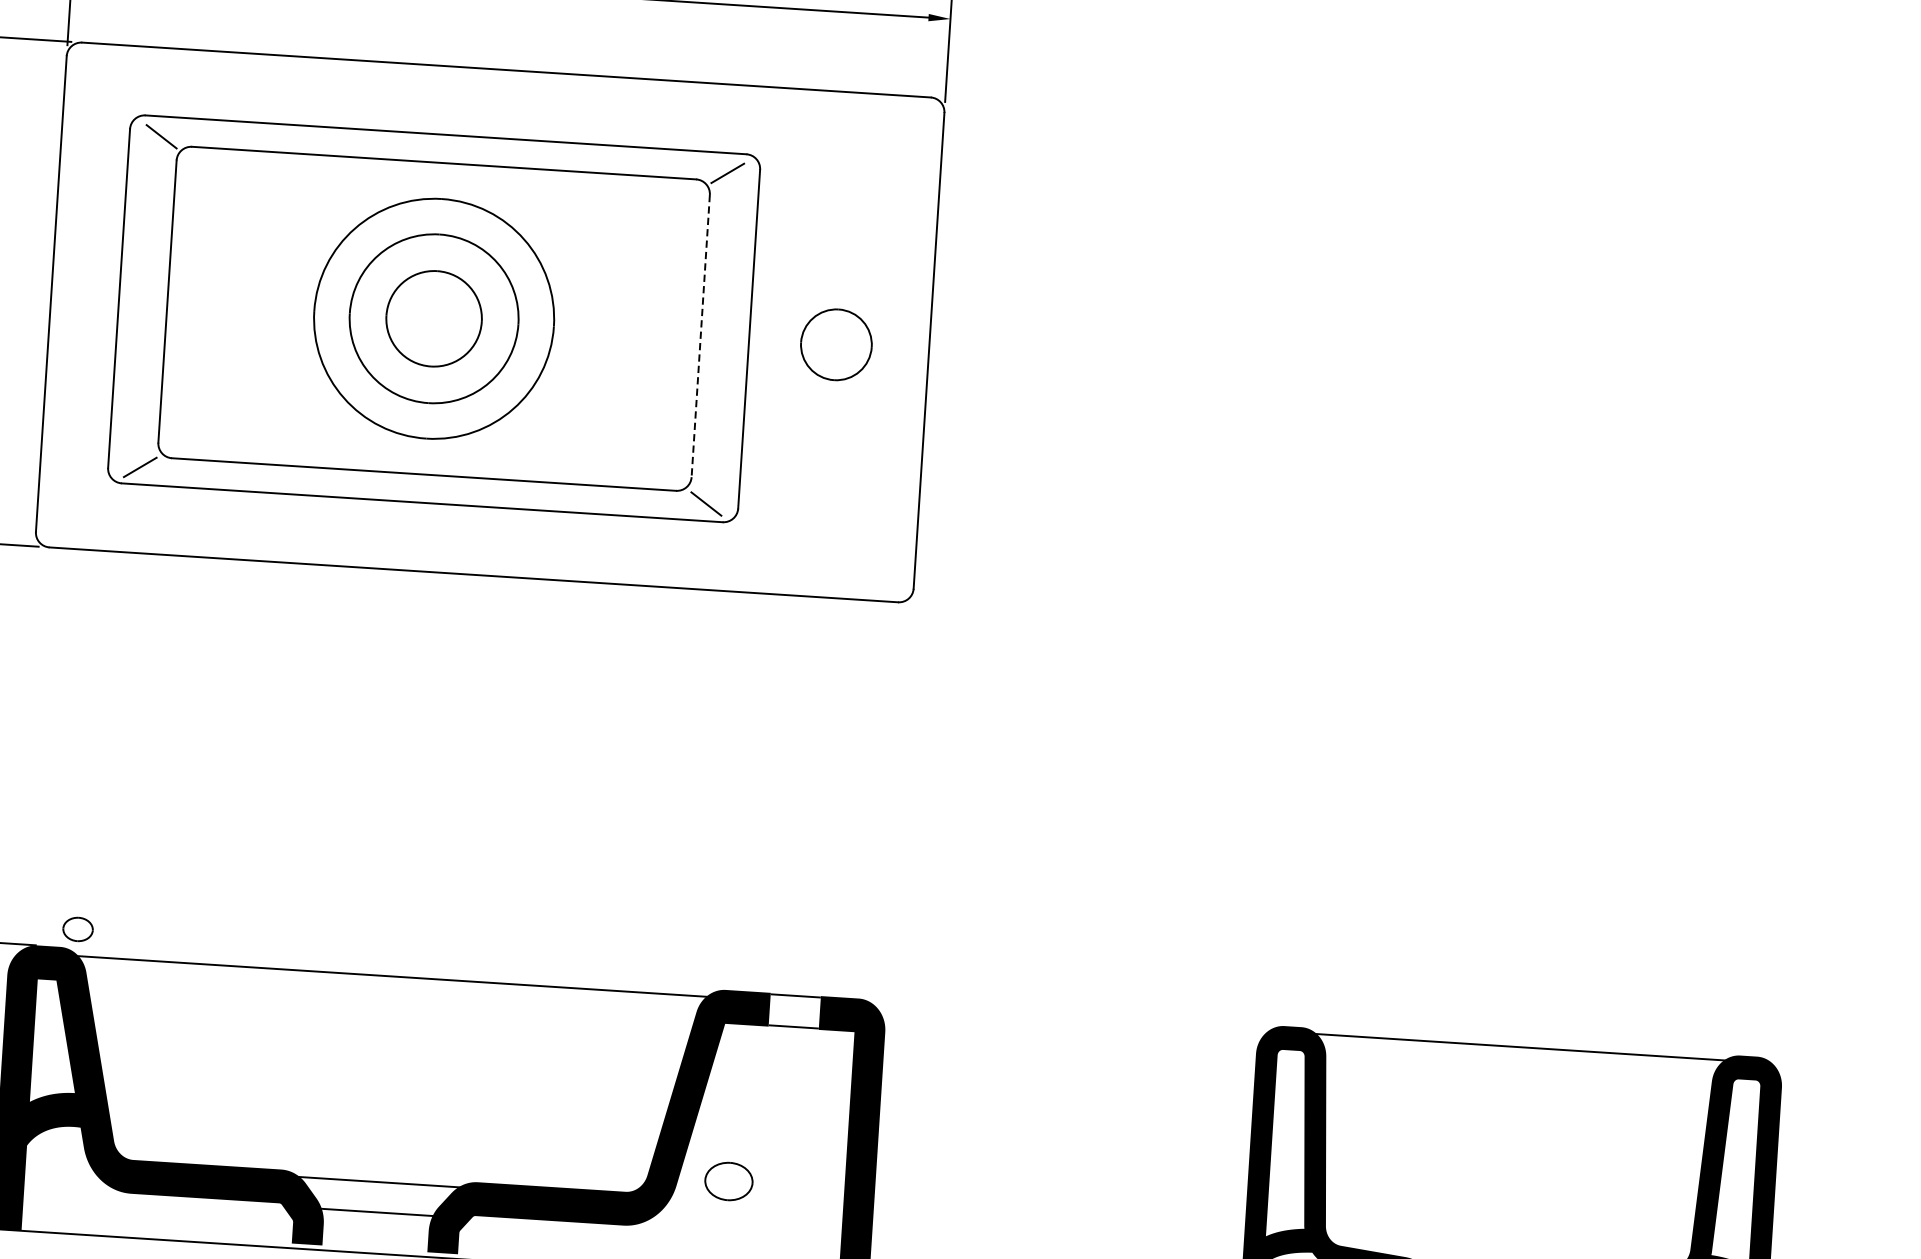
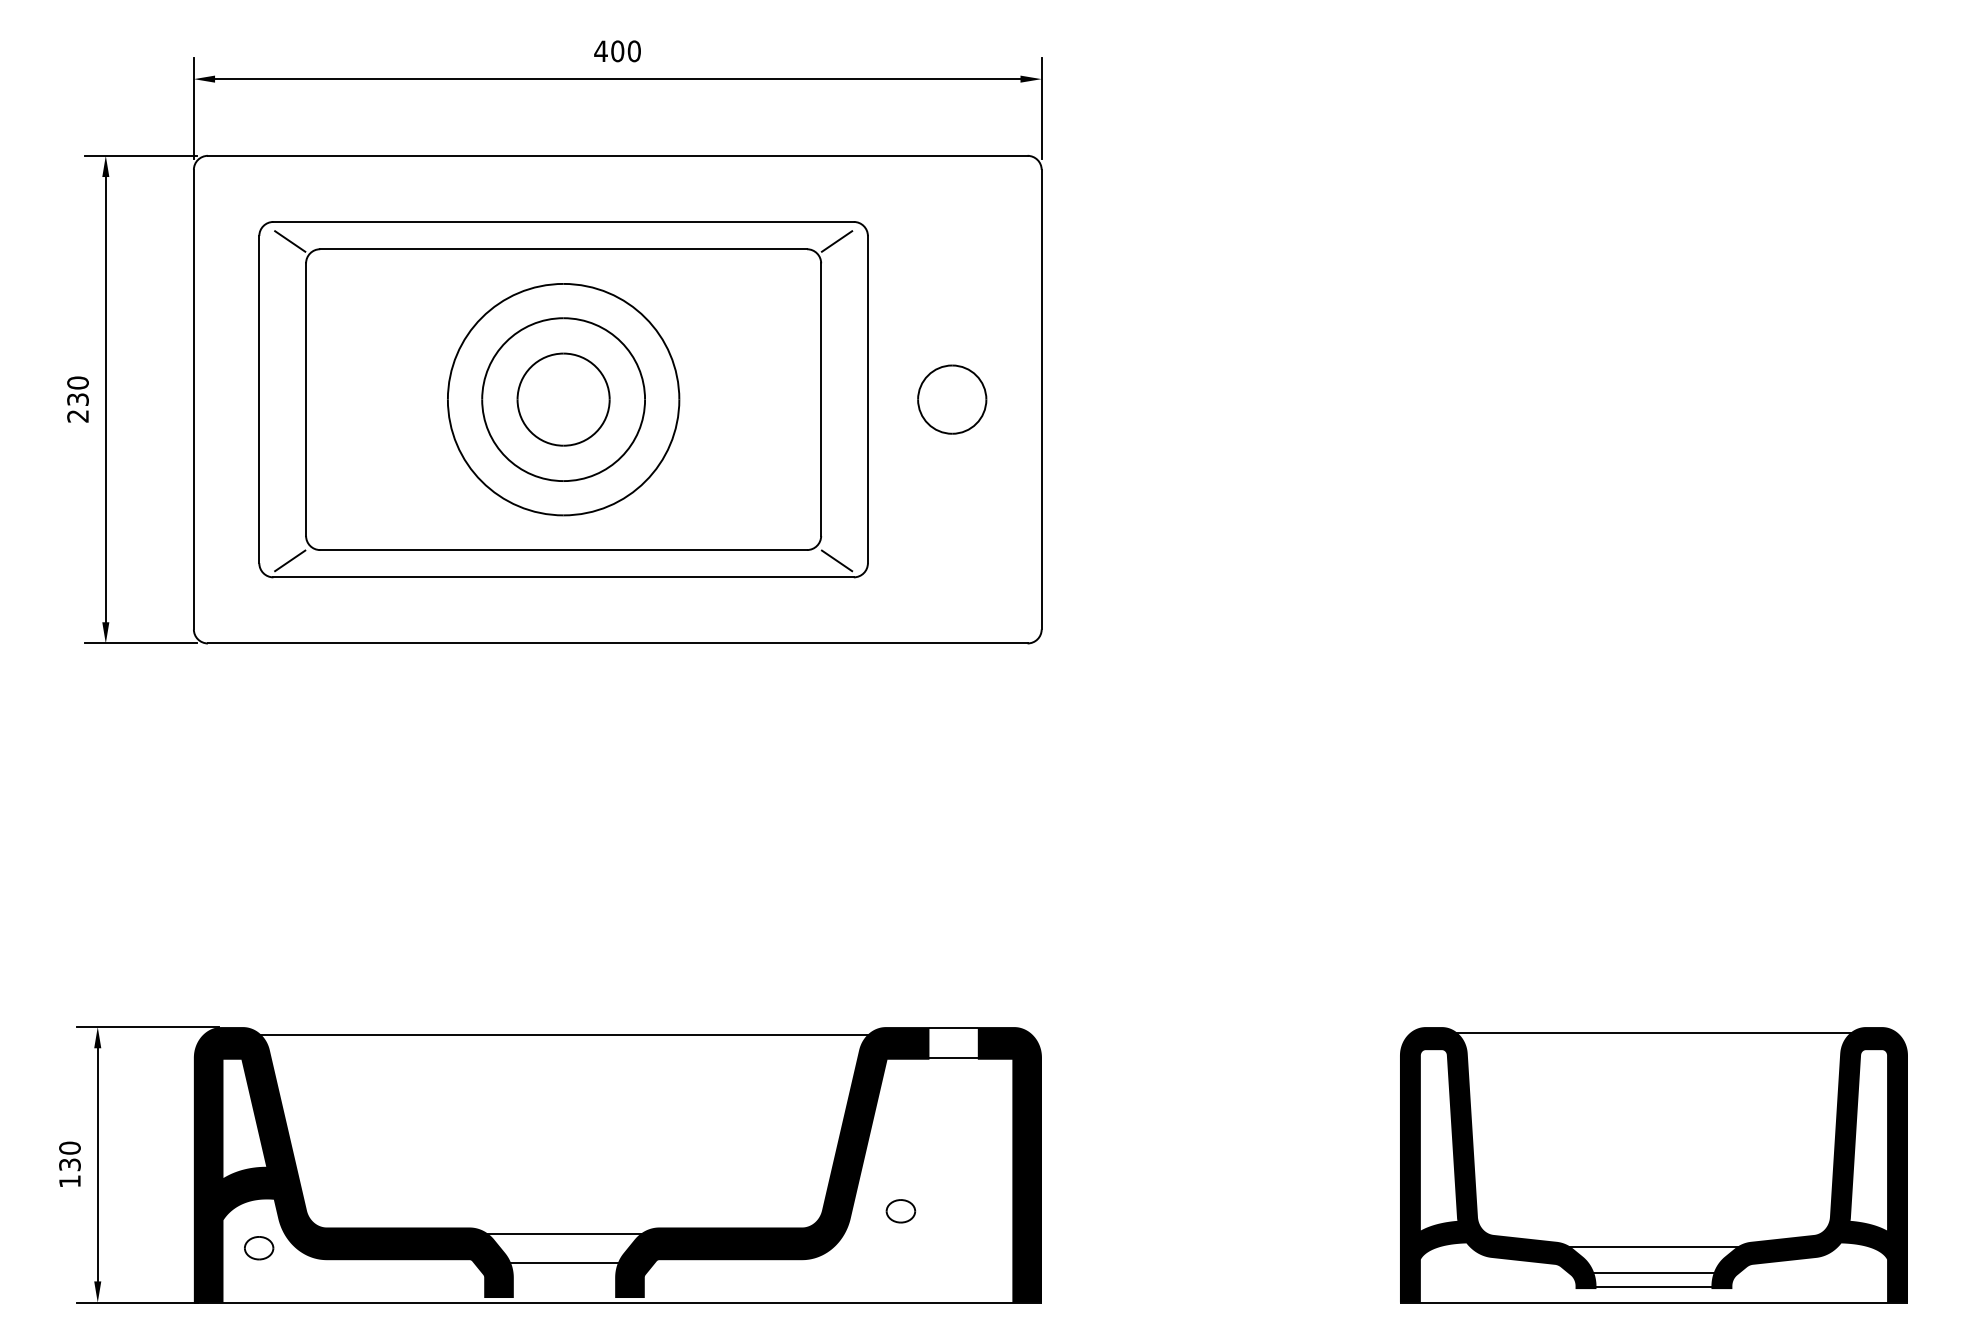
line: (701, 336) -> (821, 400), dashed -> solid
part: (78, 929) -> (259, 1248), moved
part: (728, 1181) -> (900, 1211), size x0.62

